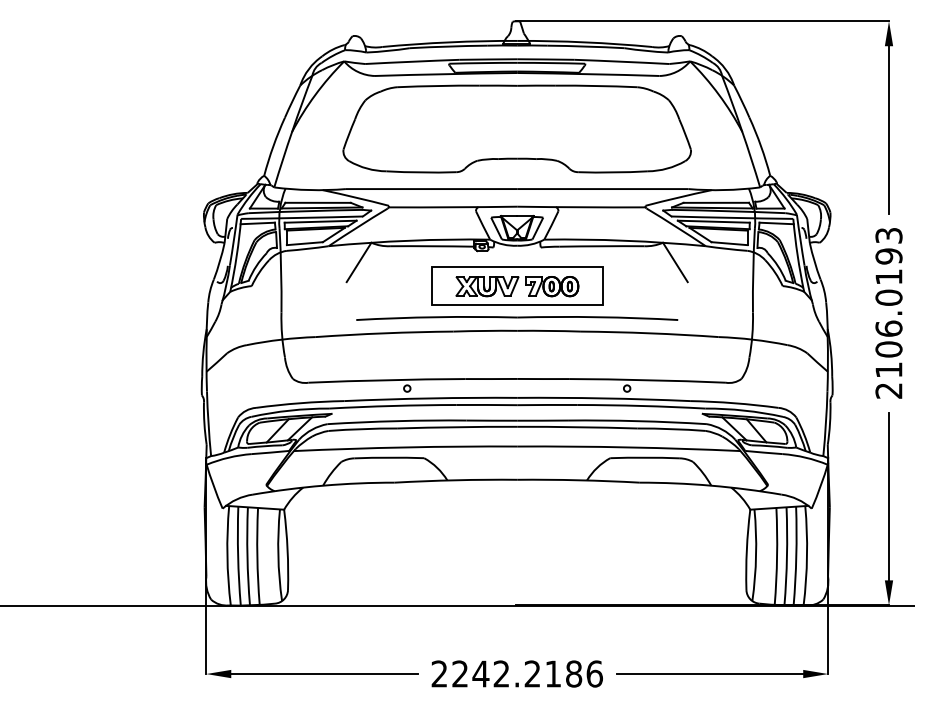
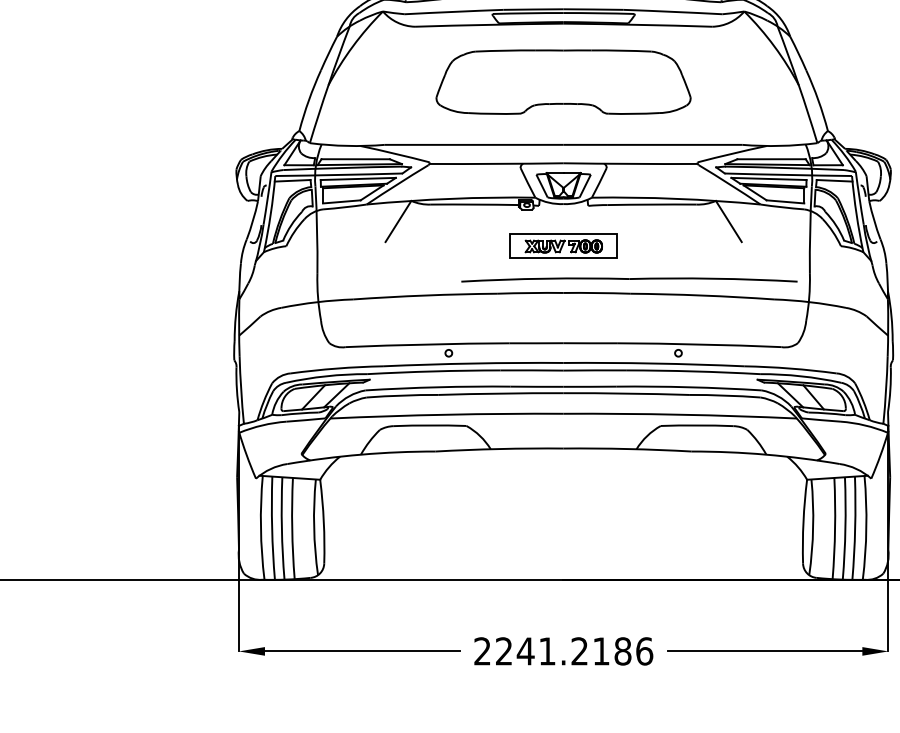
part: (516, 128) -> (562, 81), size x0.7
part: (517, 285) -> (563, 245), size x0.6
part: (517, 318) -> (629, 280), moved
text: (501, 673) -> (547, 650), 2242.2186 -> 2241.2186

